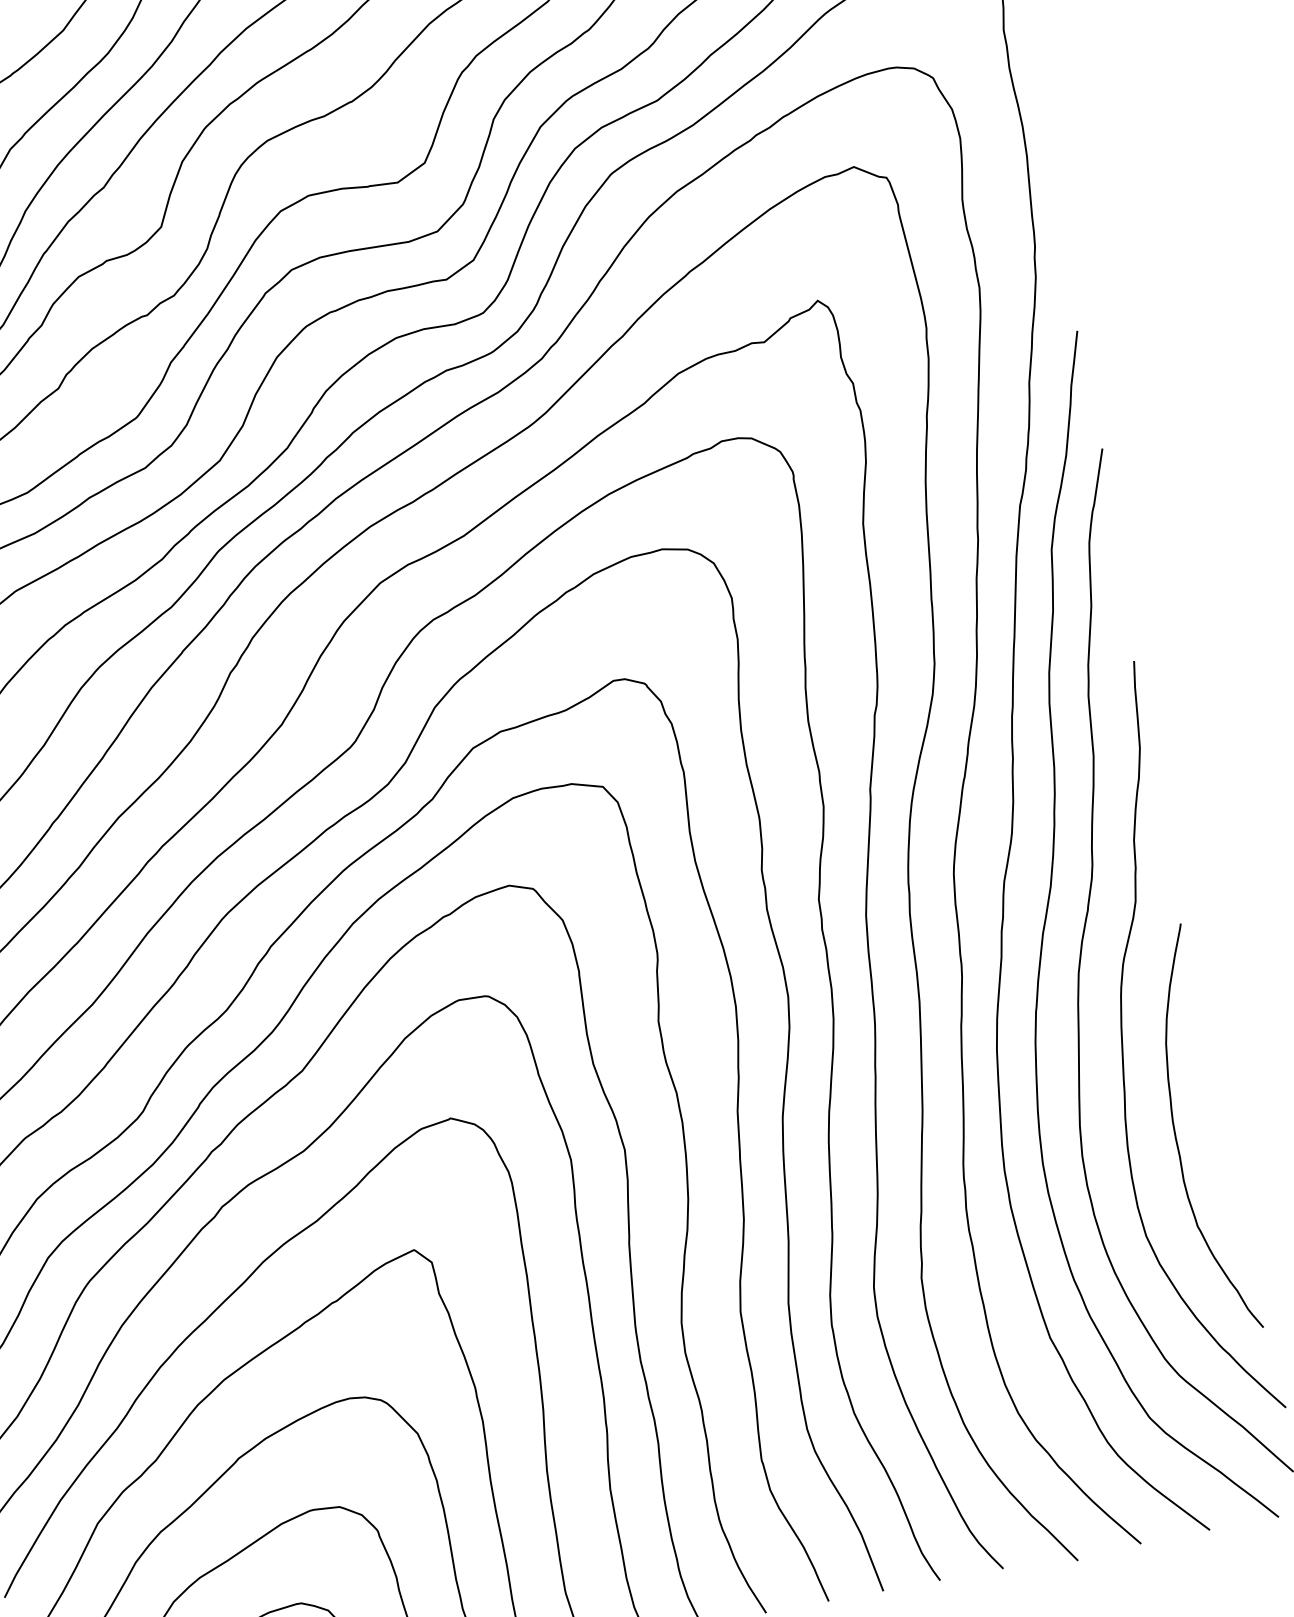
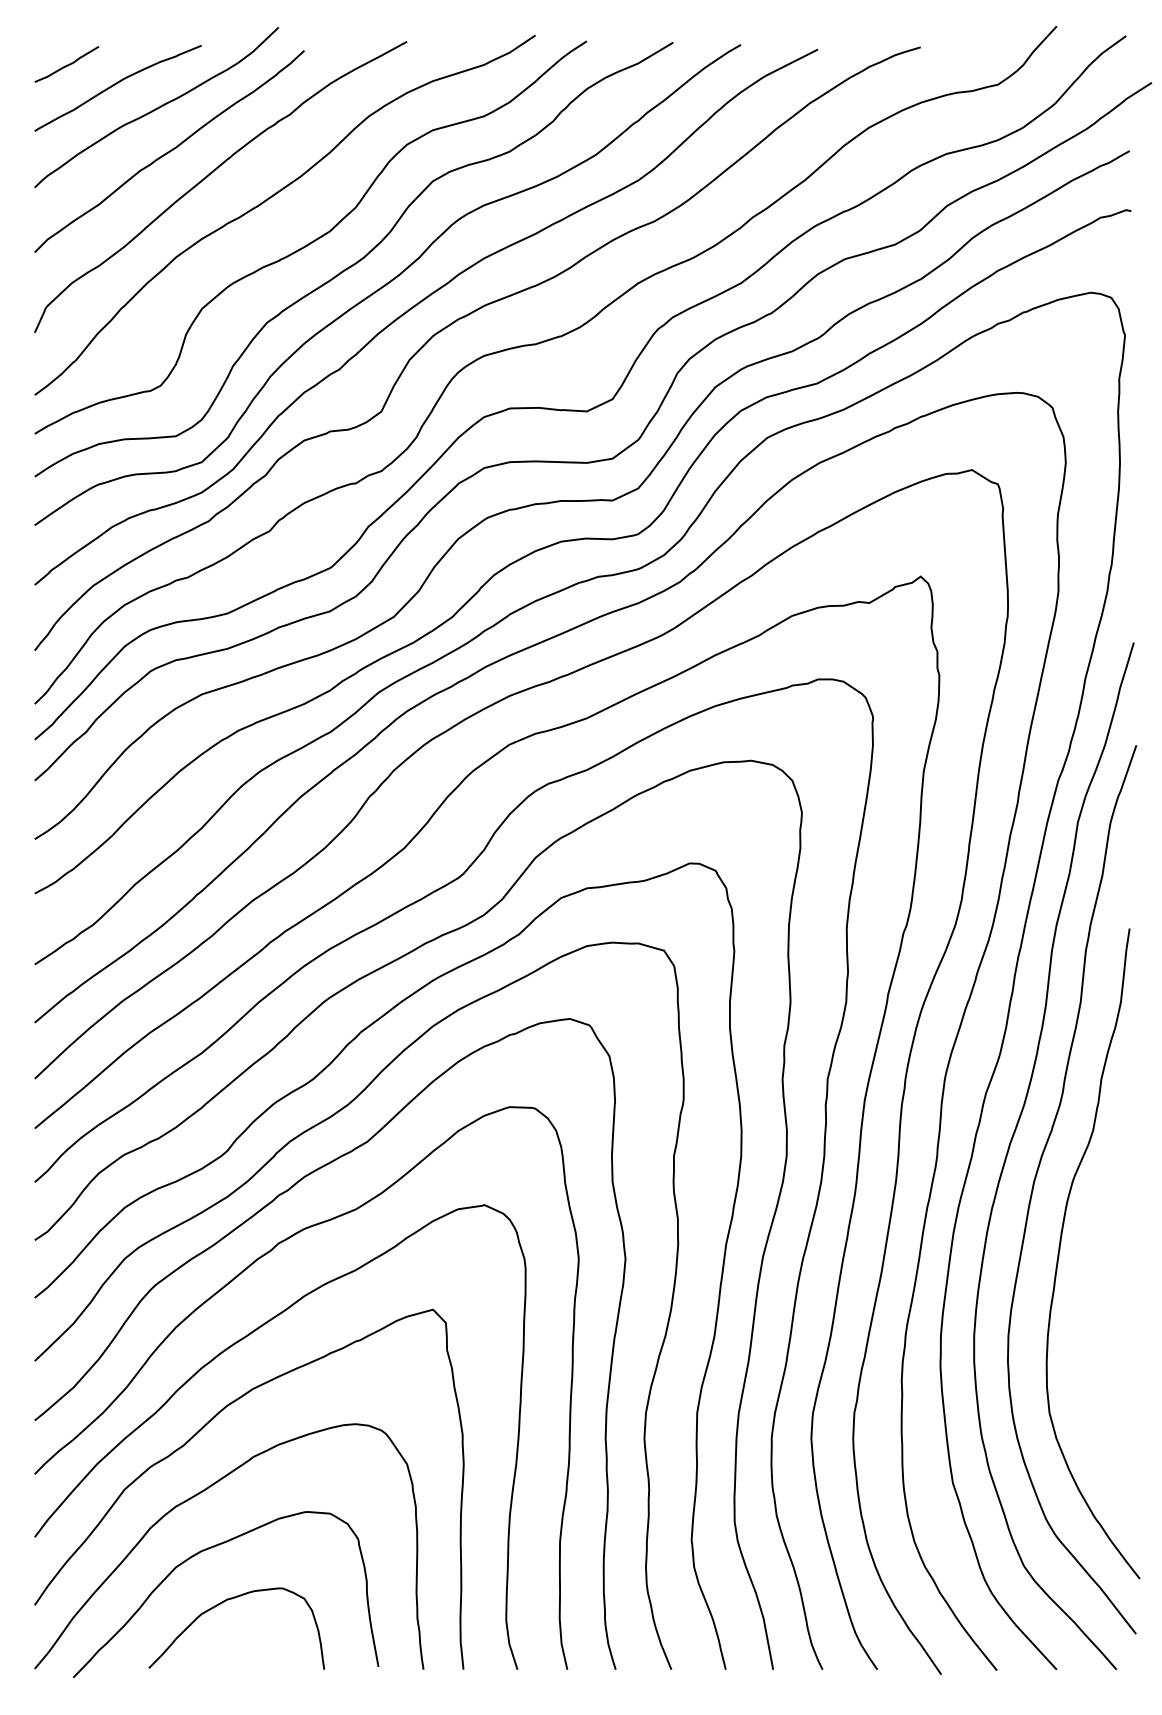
curve: (1176, 1134) -> (1090, 1332), removed

